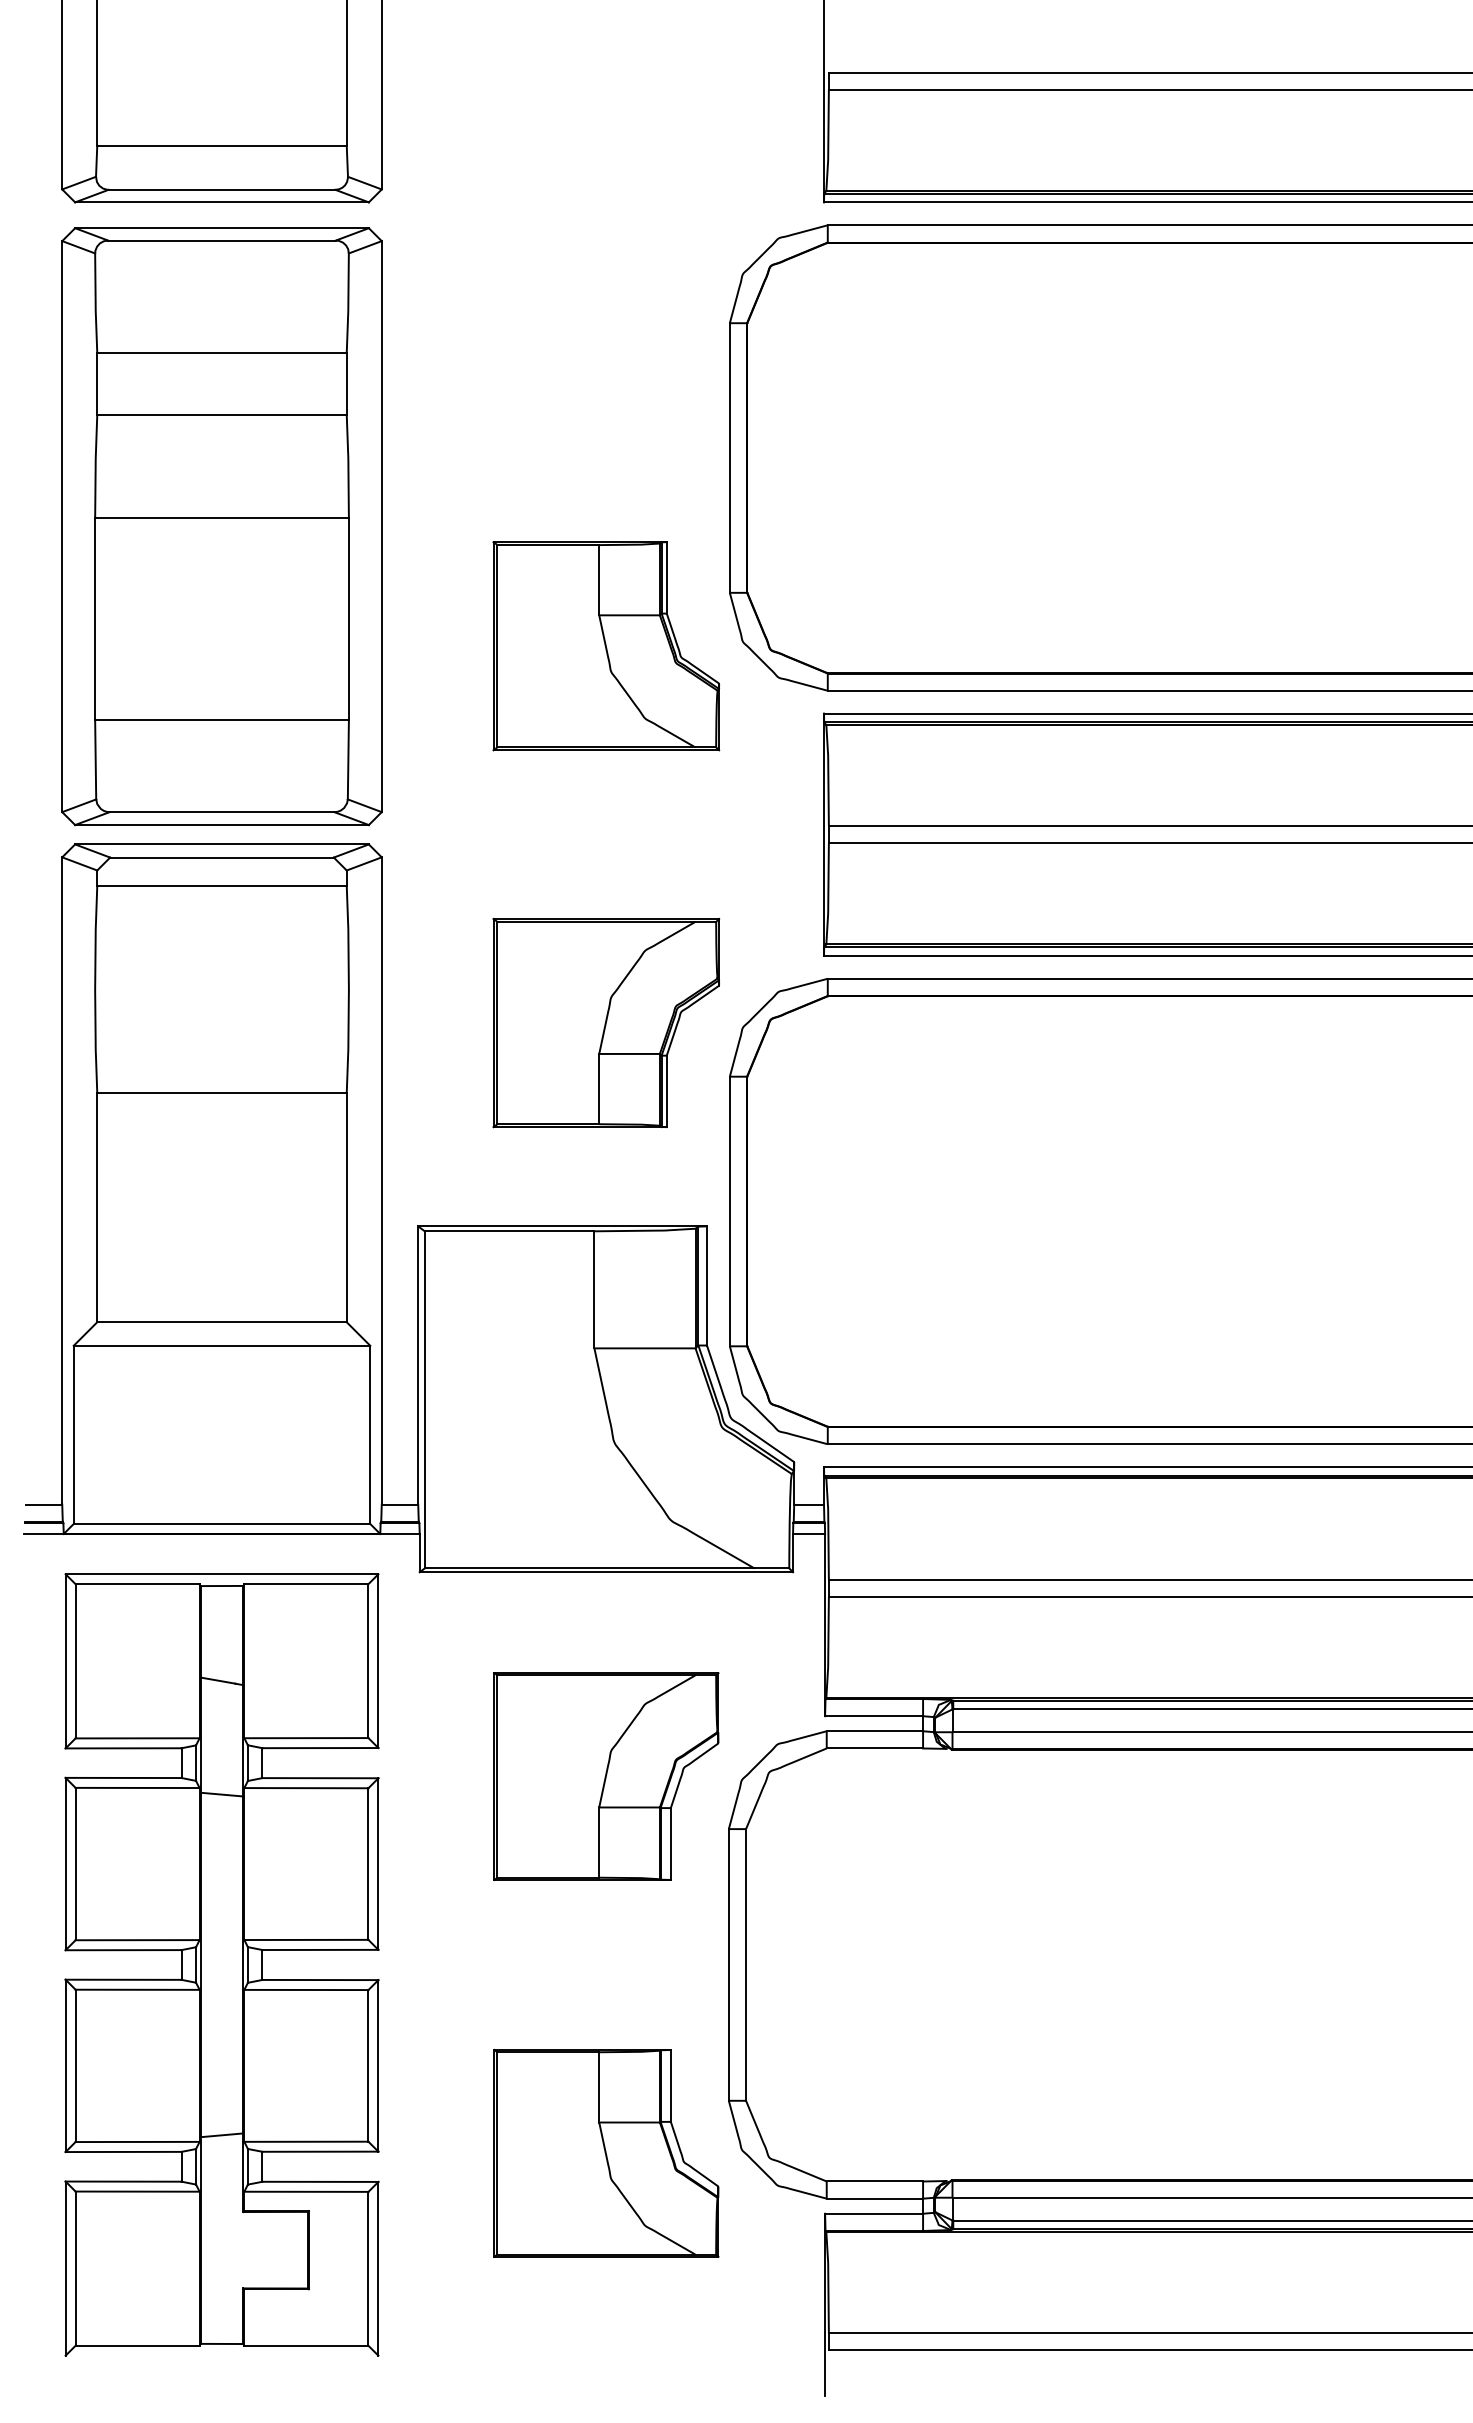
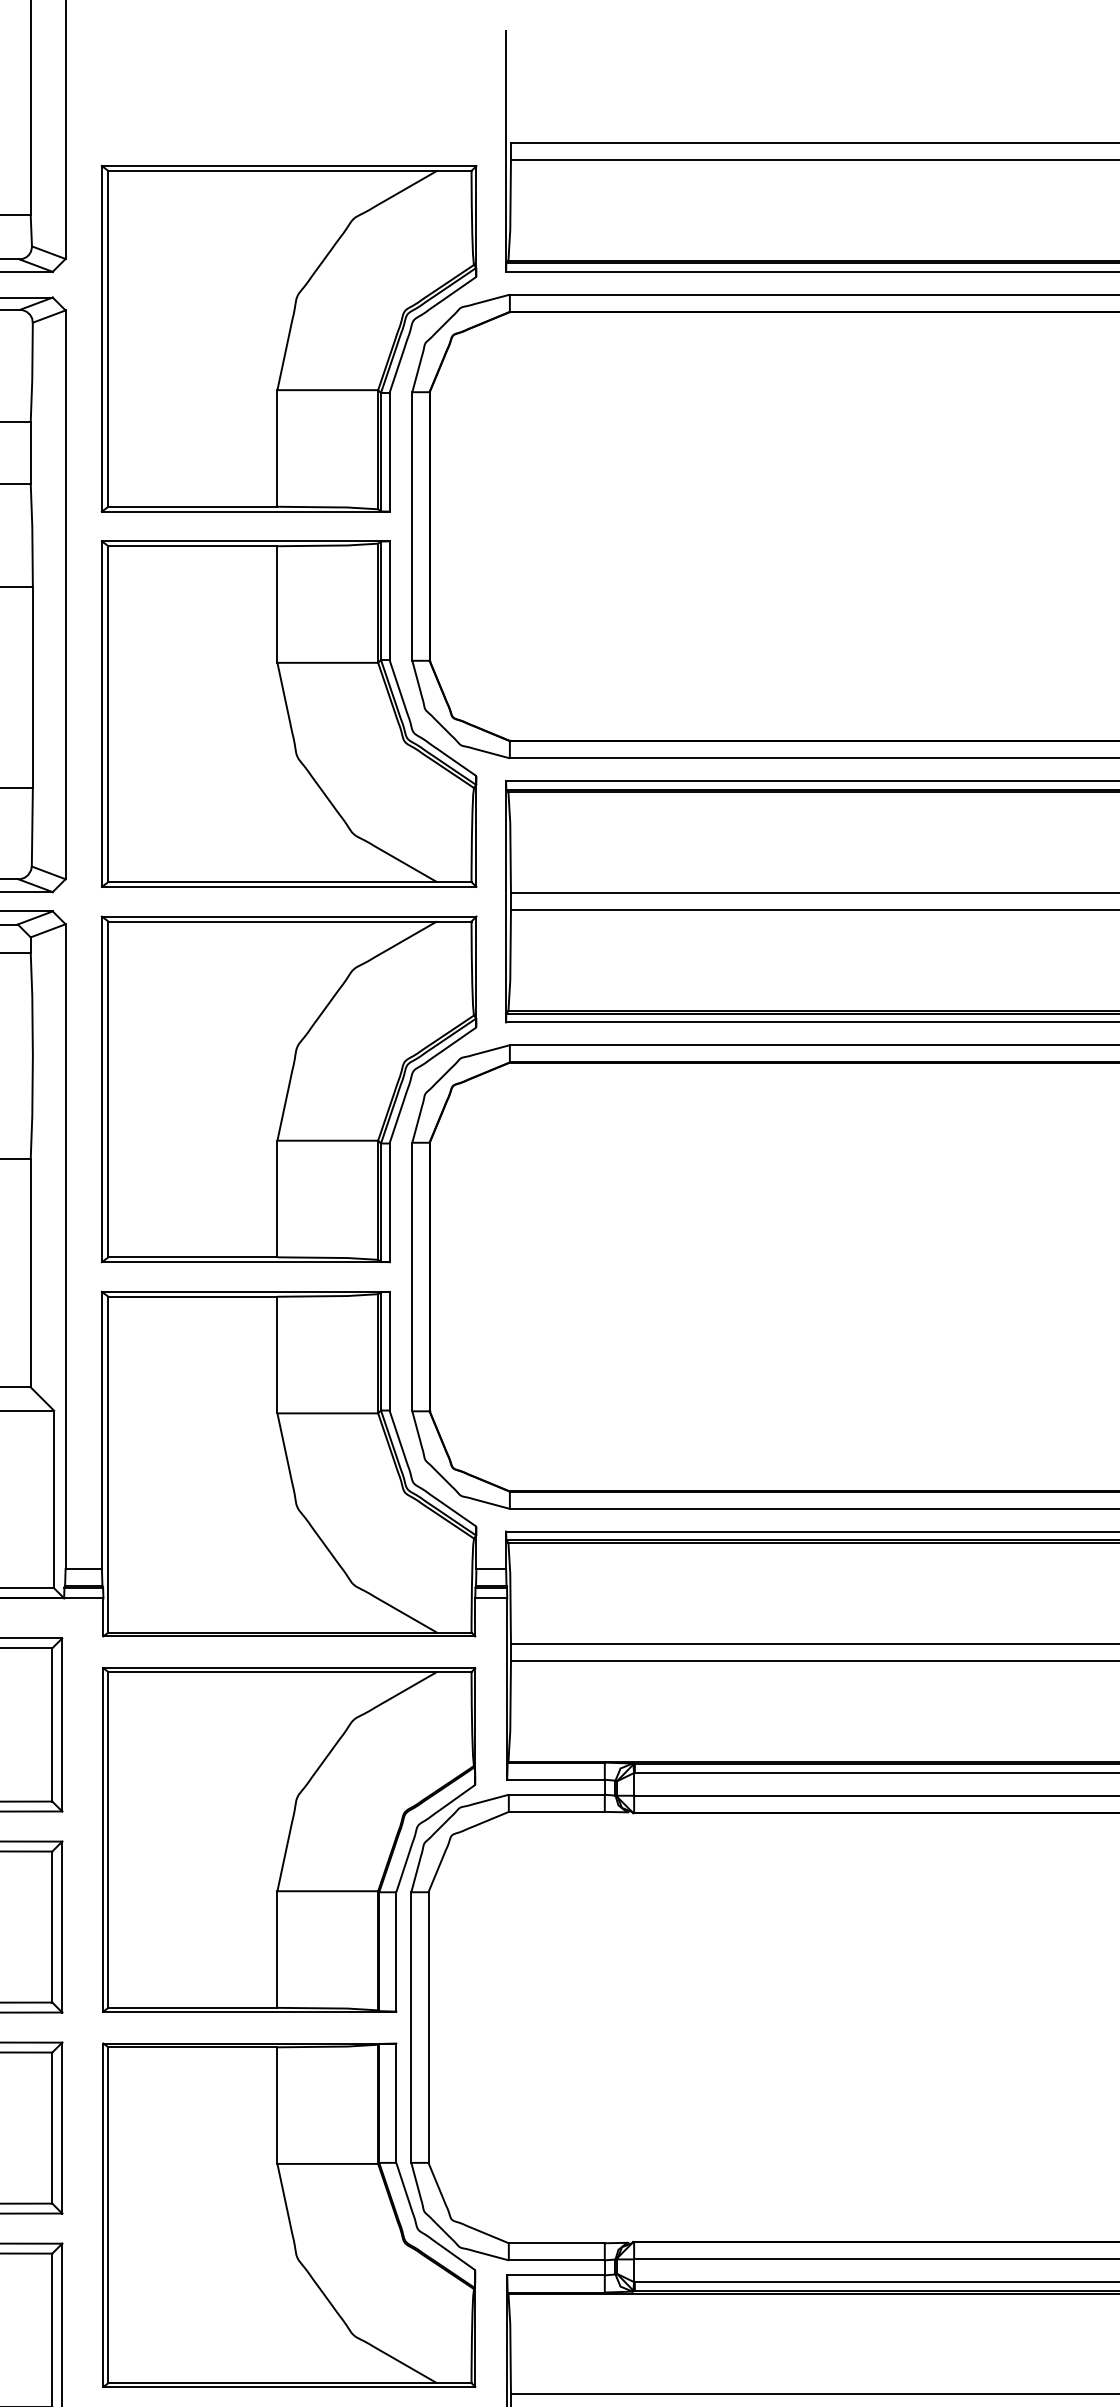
part: (606, 269) -> (289, 338), added
part: (606, 645) -> (289, 713), size x1.67
part: (606, 1022) -> (289, 1088), size x1.67
part: (606, 1776) -> (289, 1839), size x1.67
part: (606, 2153) -> (289, 2215), size x1.67

